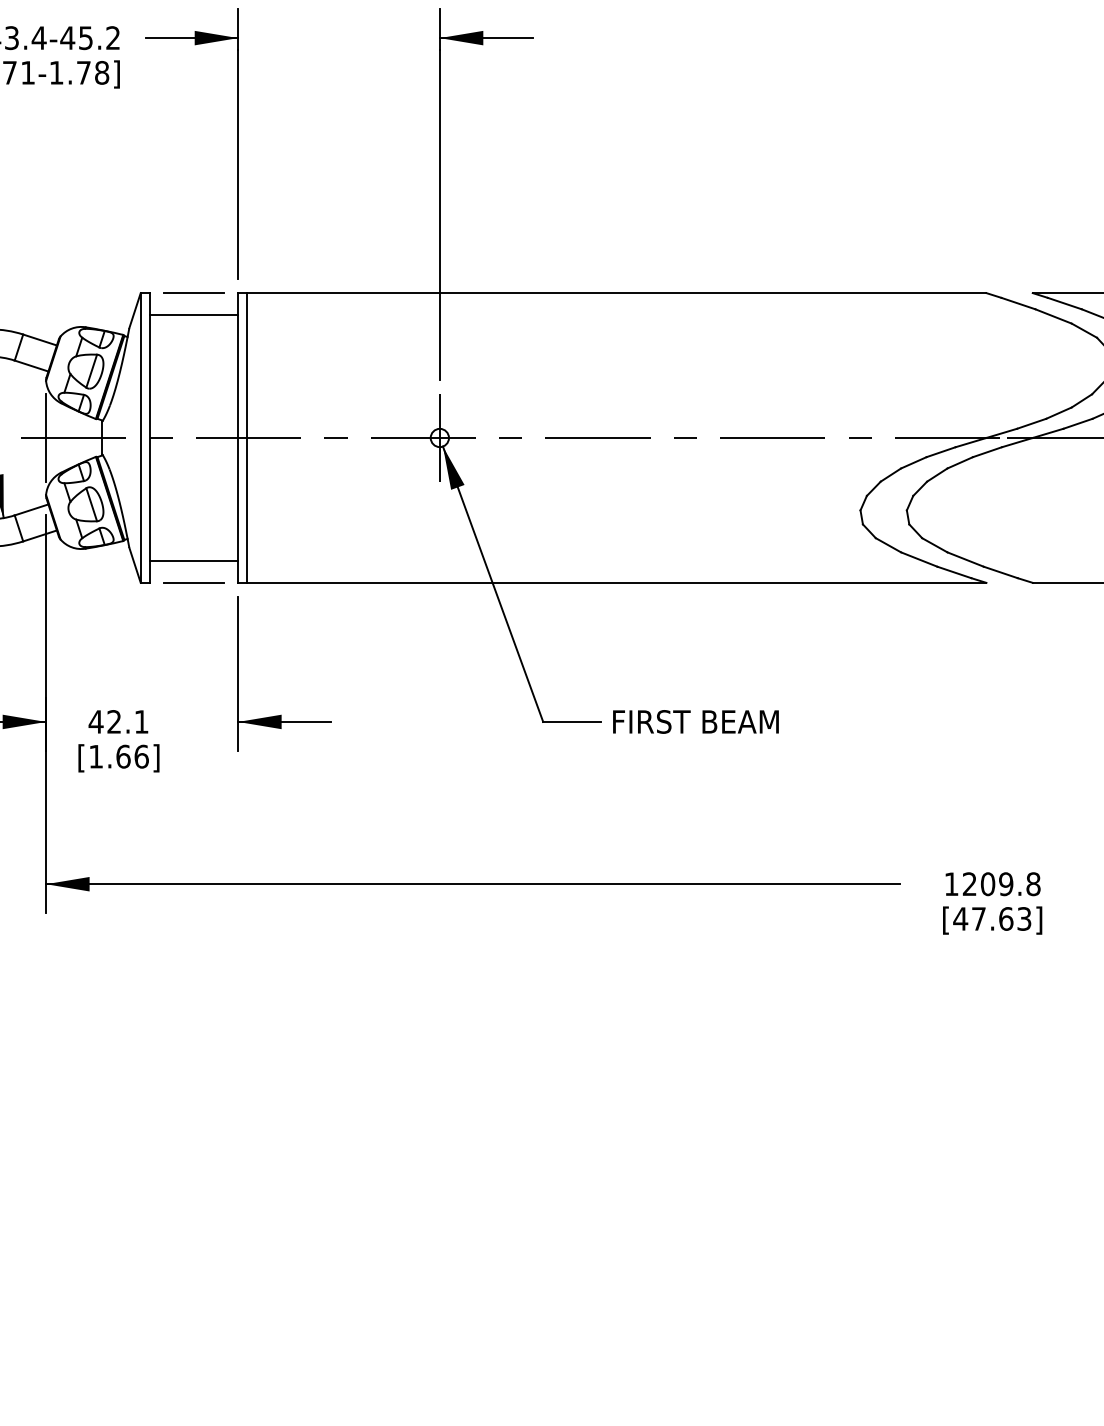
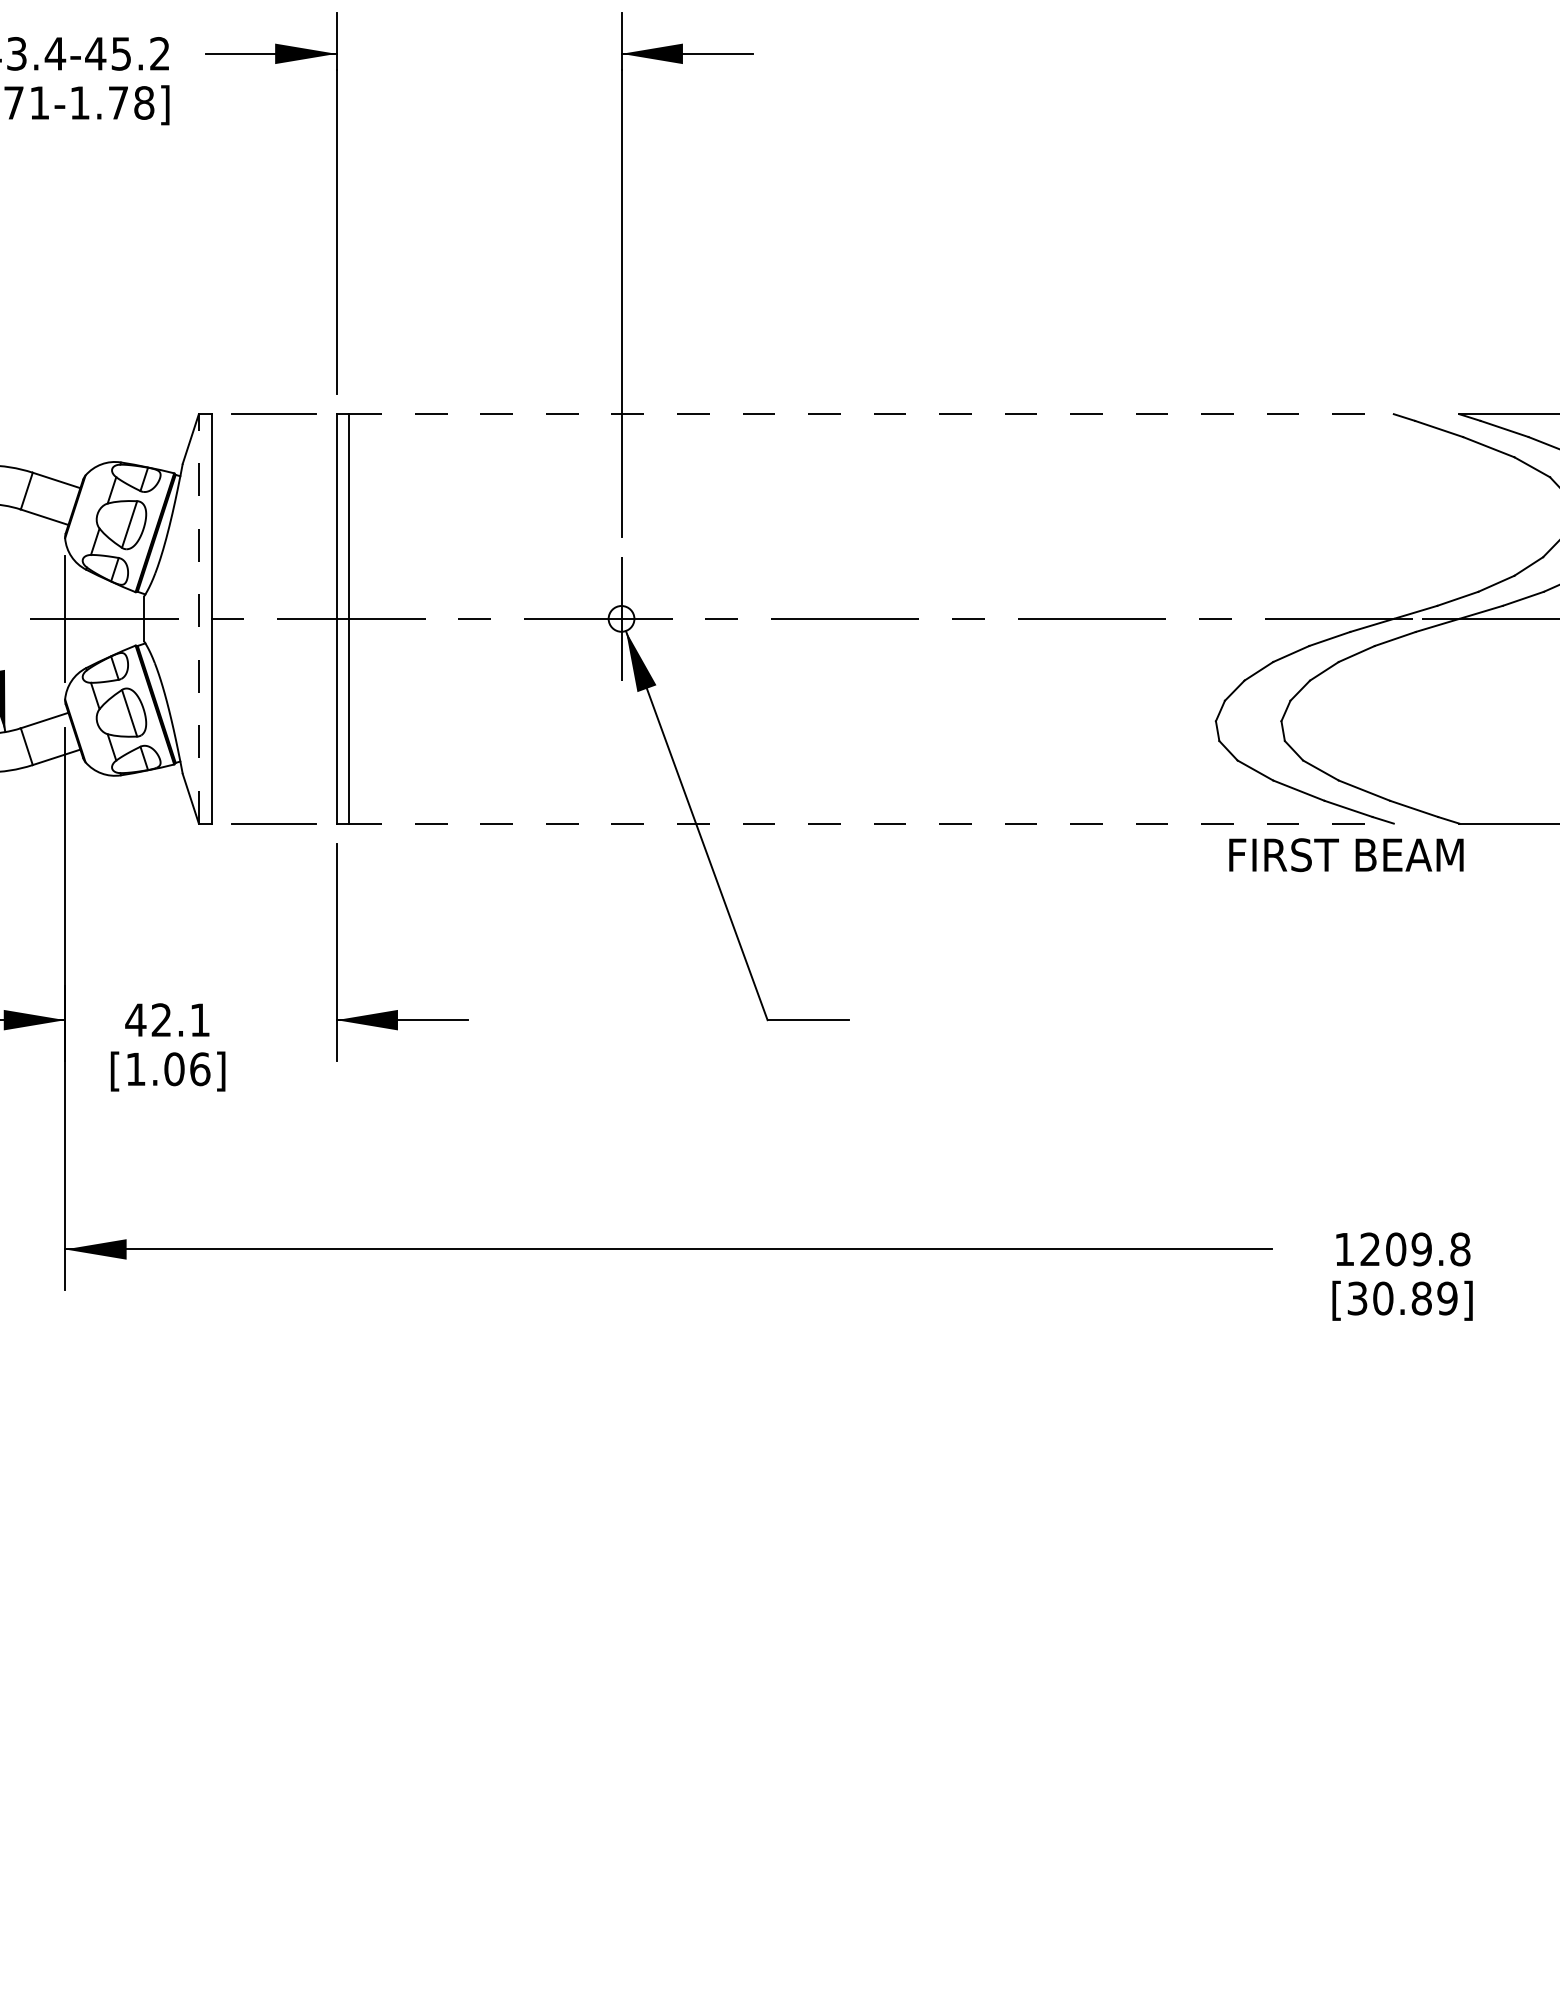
line: (617, 293) -> (872, 414), solid -> dashed
line: (193, 314) -> (273, 444), removed
line: (140, 437) -> (198, 618), solid -> dashed
line: (193, 561) -> (273, 793), removed
line: (617, 582) -> (872, 823), solid -> dashed
text: (696, 722) -> (1346, 855), moved
text: (123, 756) -> (174, 1069), [1.66] -> [1.06]
text: (991, 918) -> (1401, 1298), [47.63] -> [30.89]

